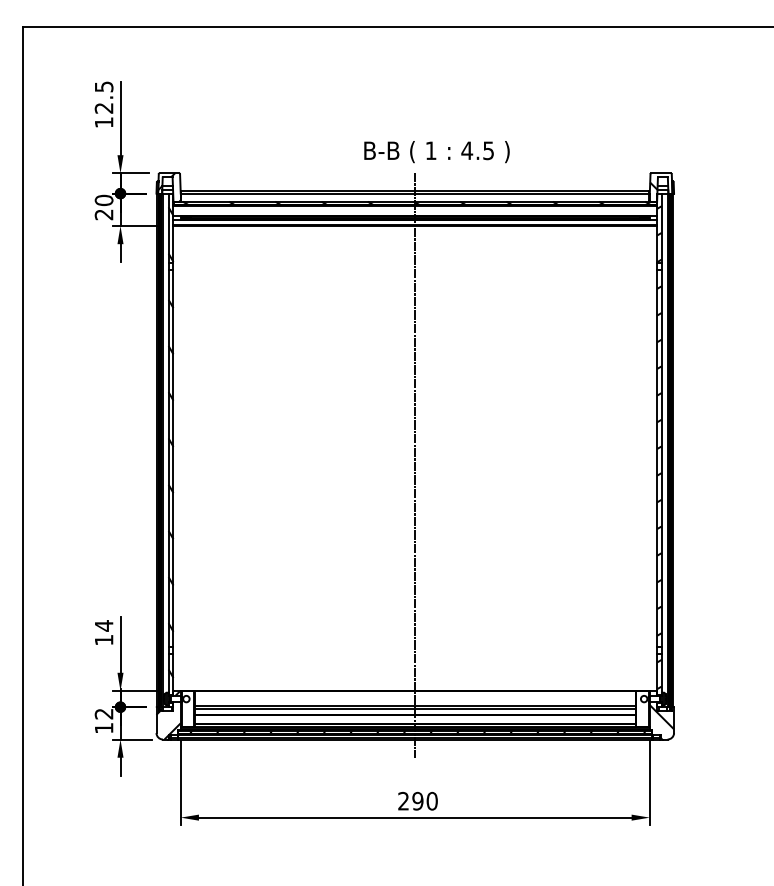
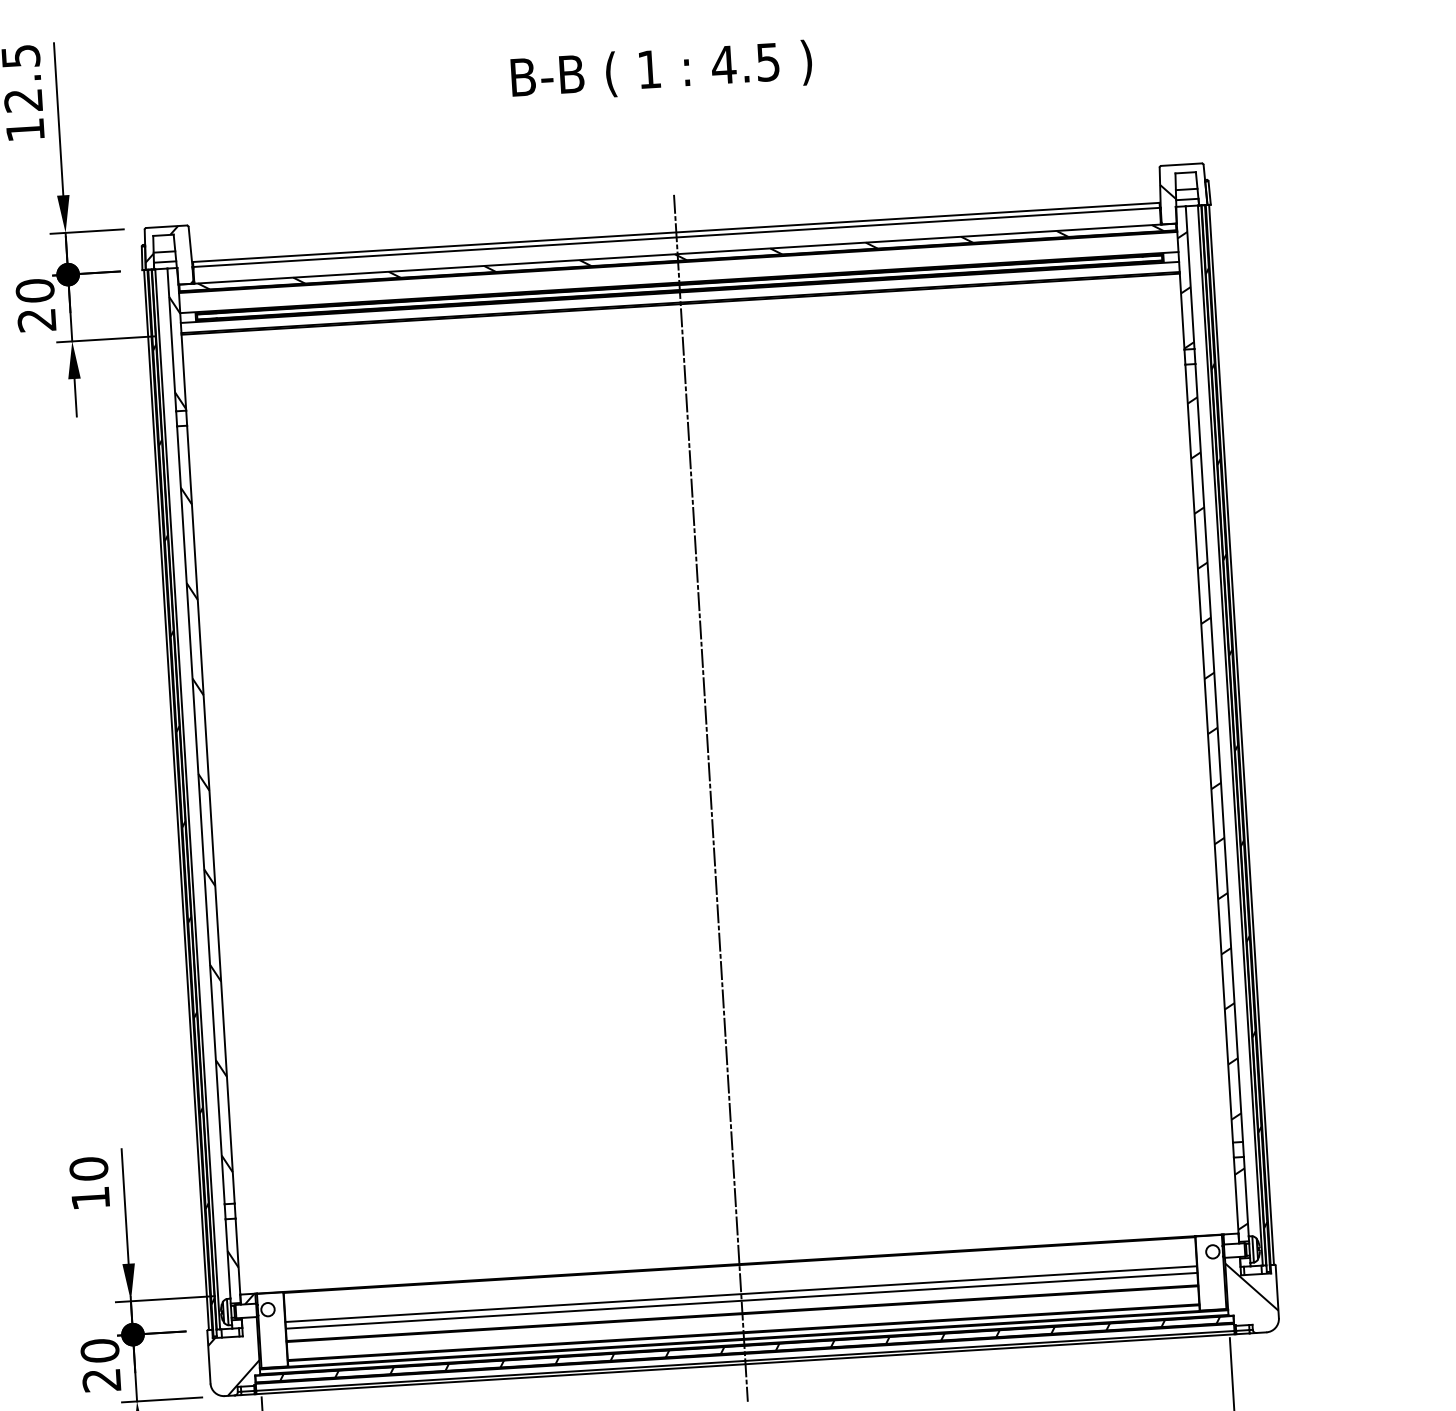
text: (436, 152) -> (660, 72), moved
text: (103, 625) -> (87, 1168), 14 -> 10
text: (103, 720) -> (99, 1364), 12 -> 20

